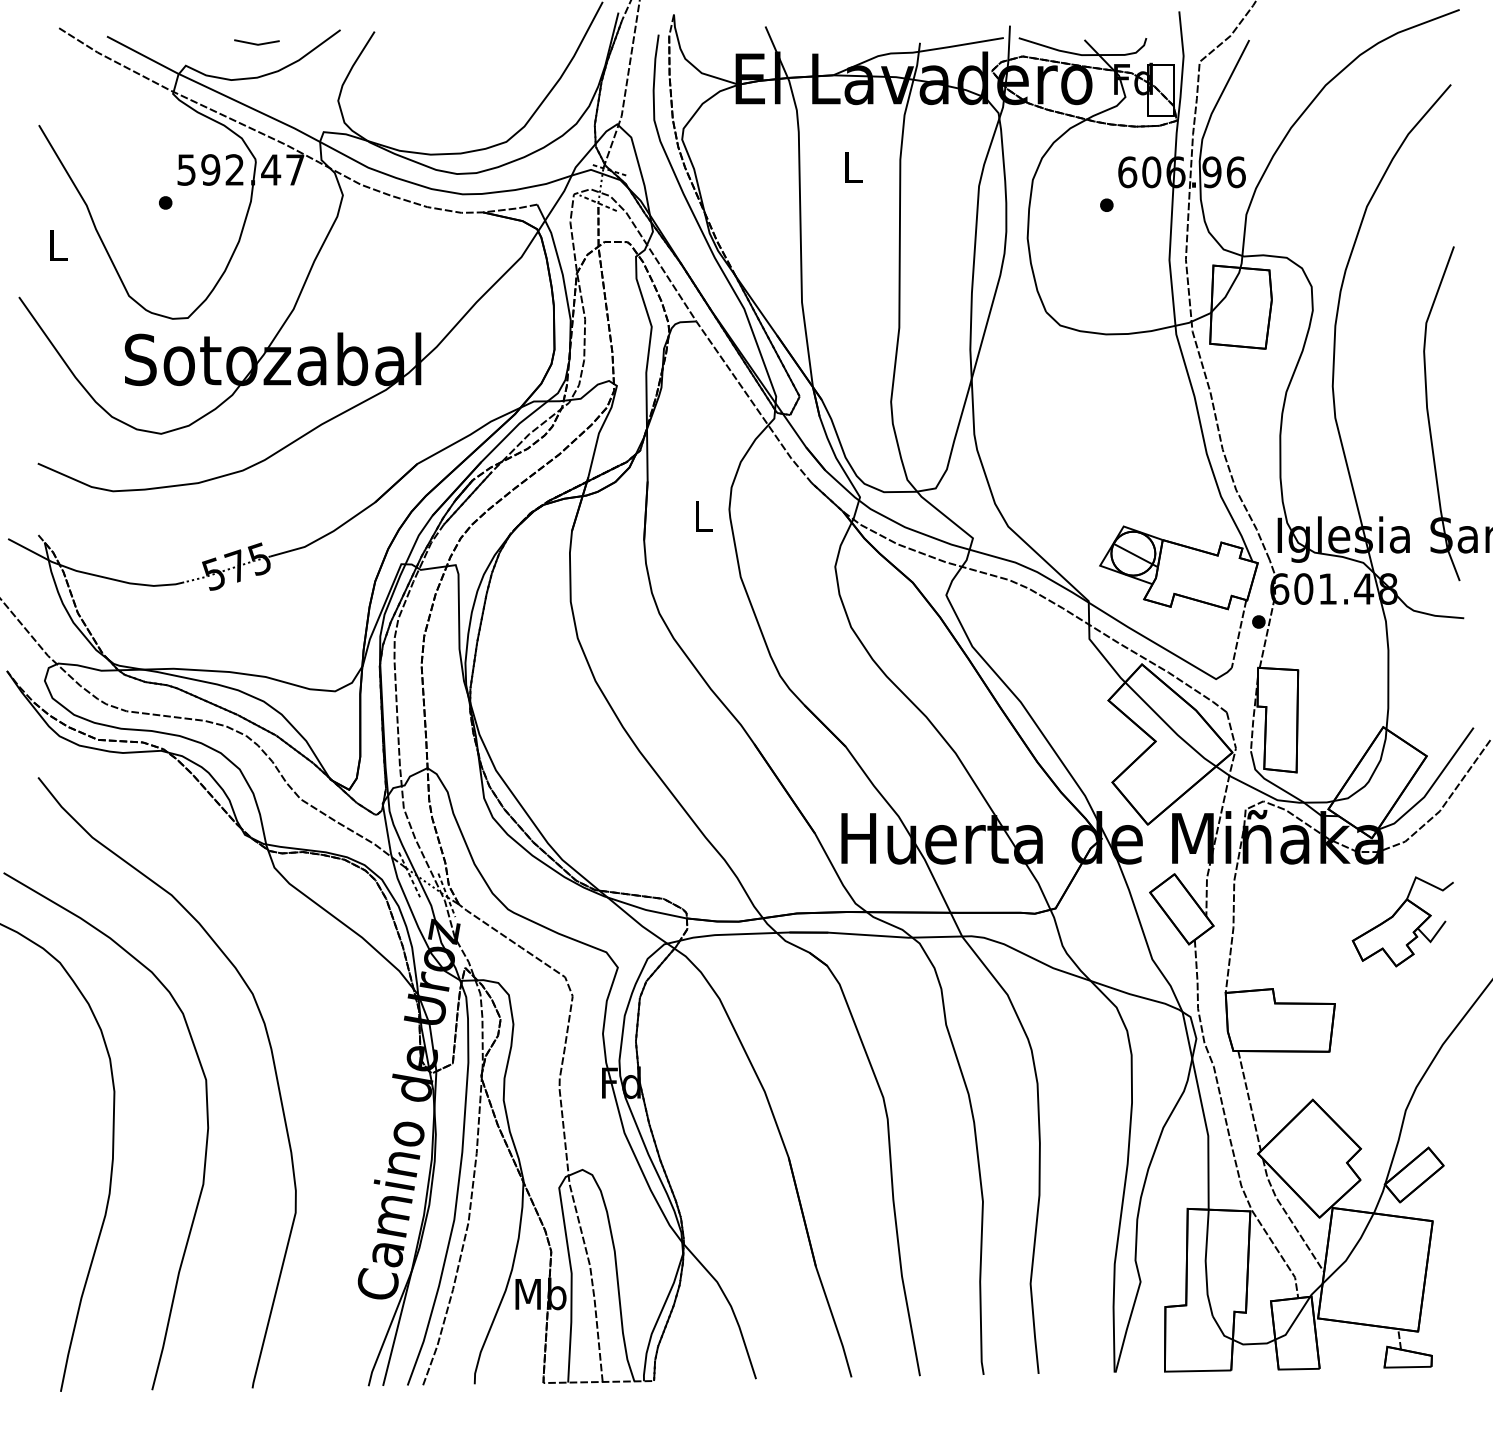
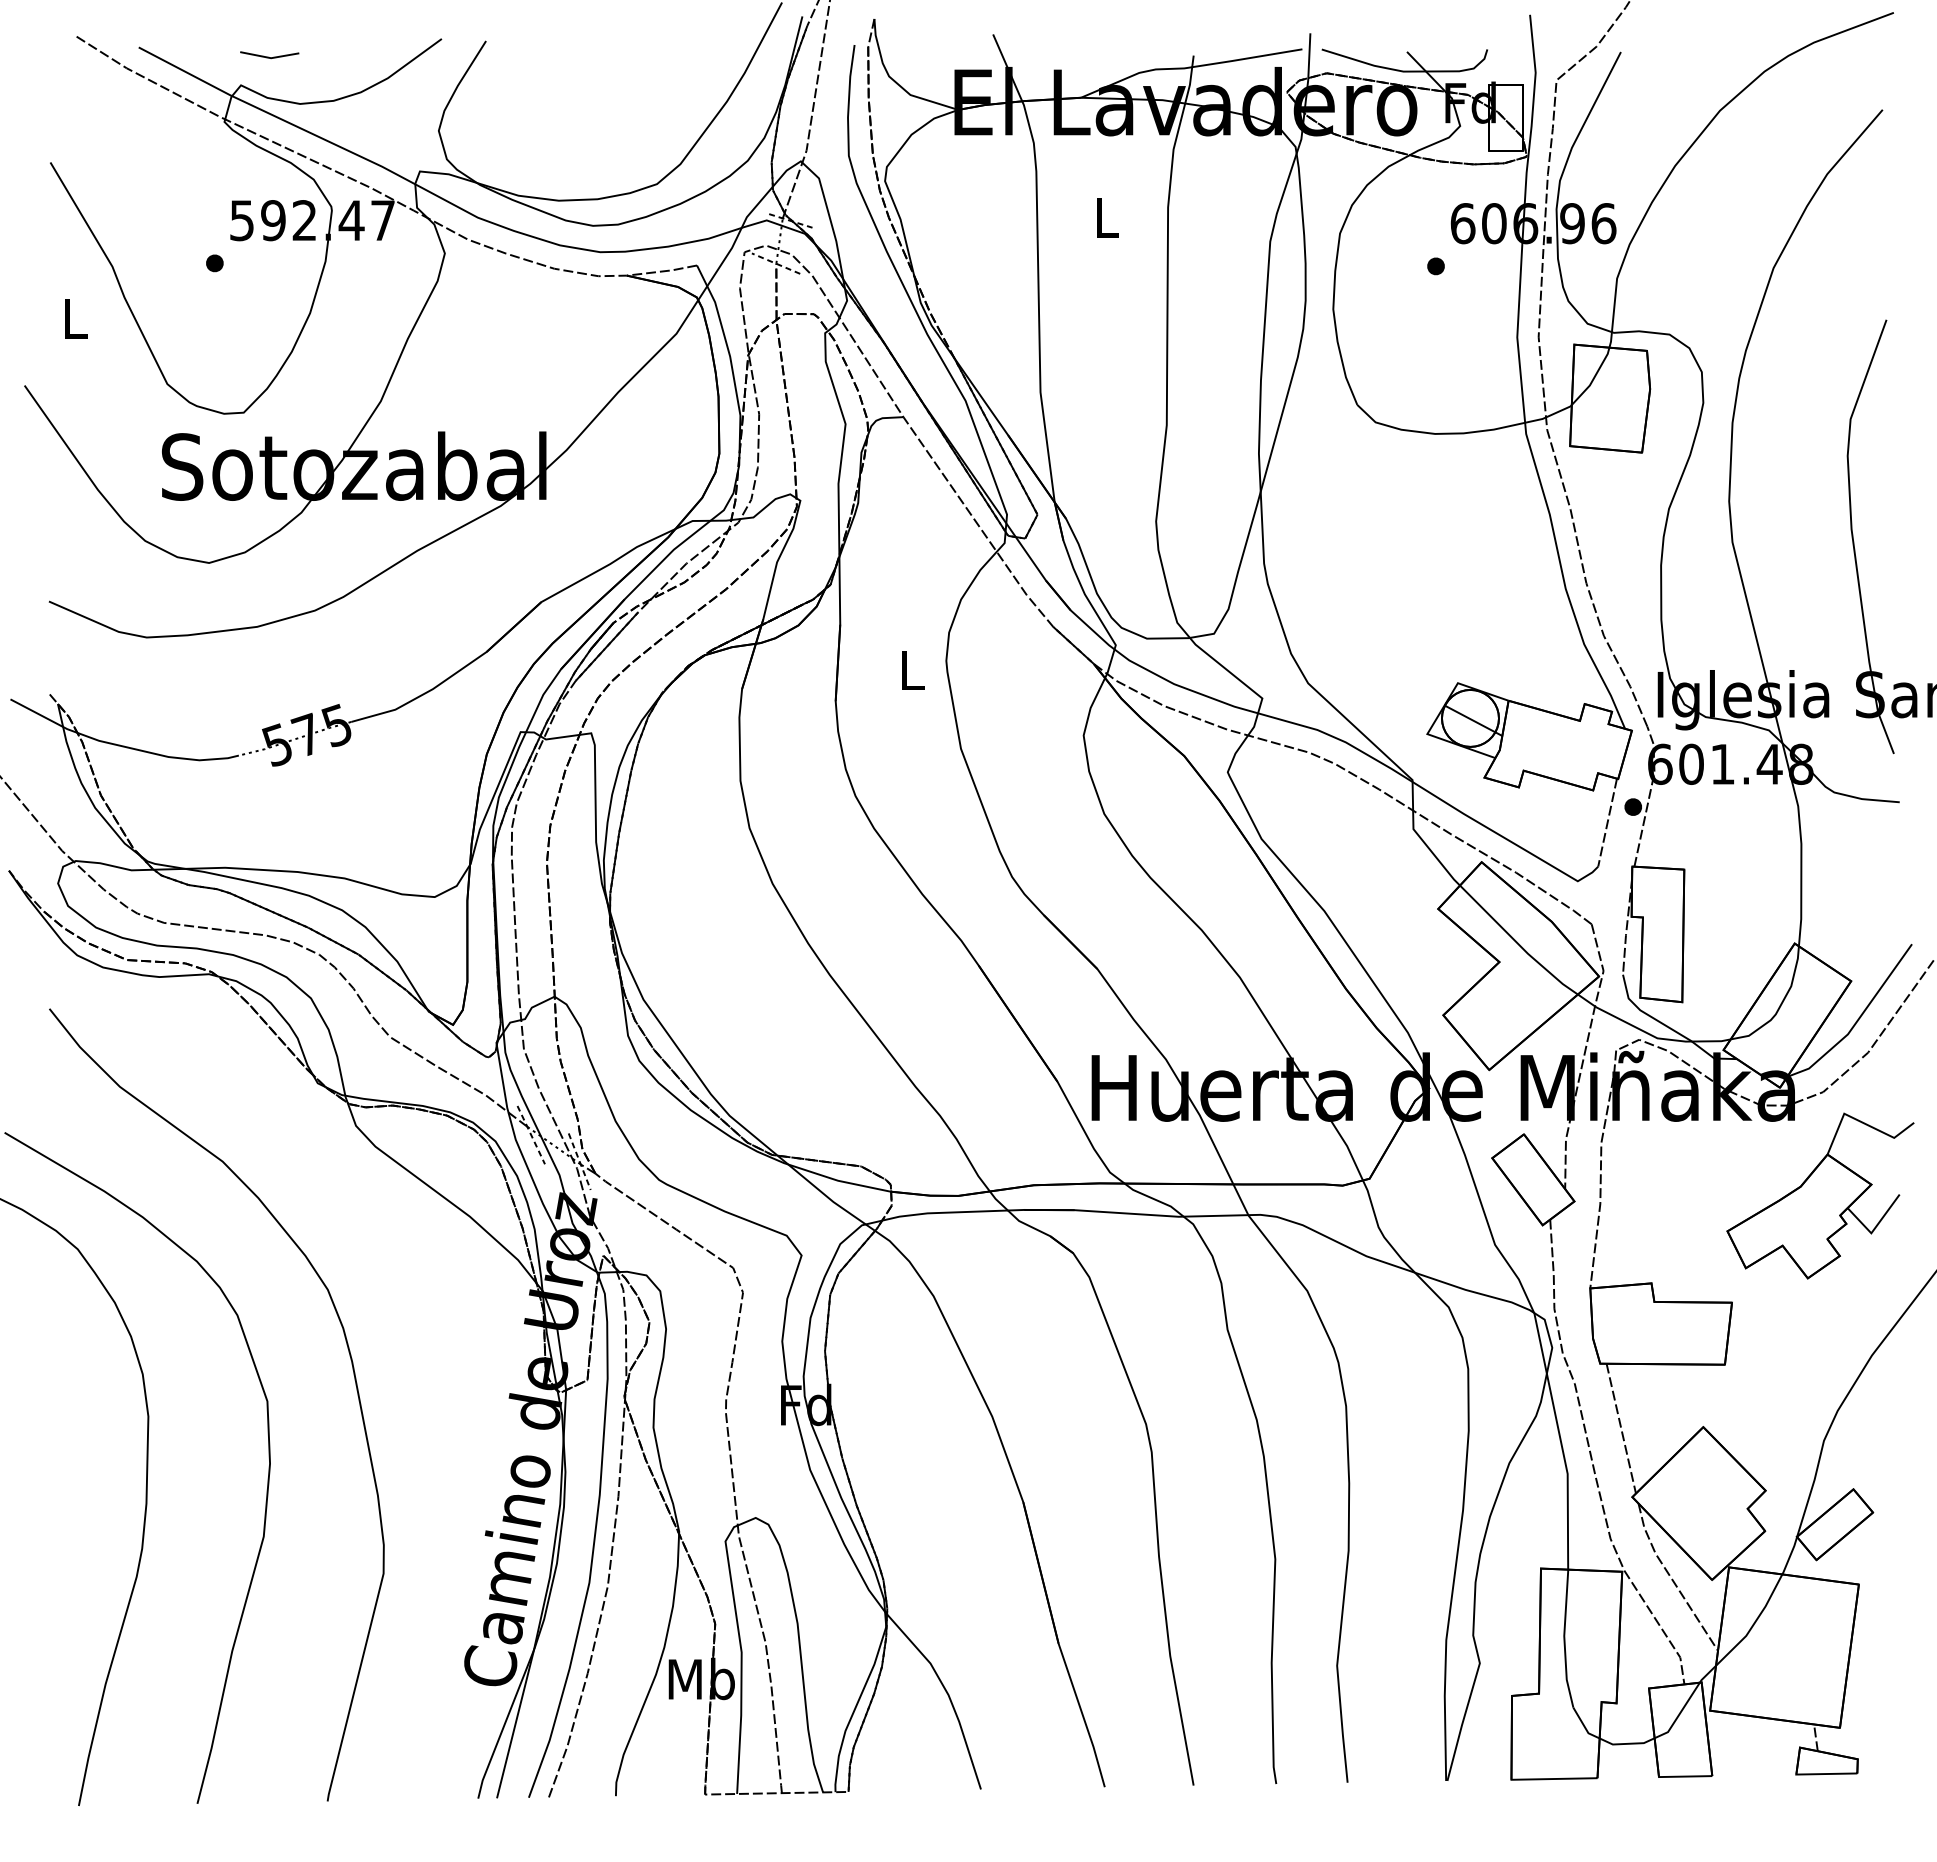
line: (256, 43) -> (269, 56), moved
part: (1402, 921) -> (1819, 1195), size x1.43

